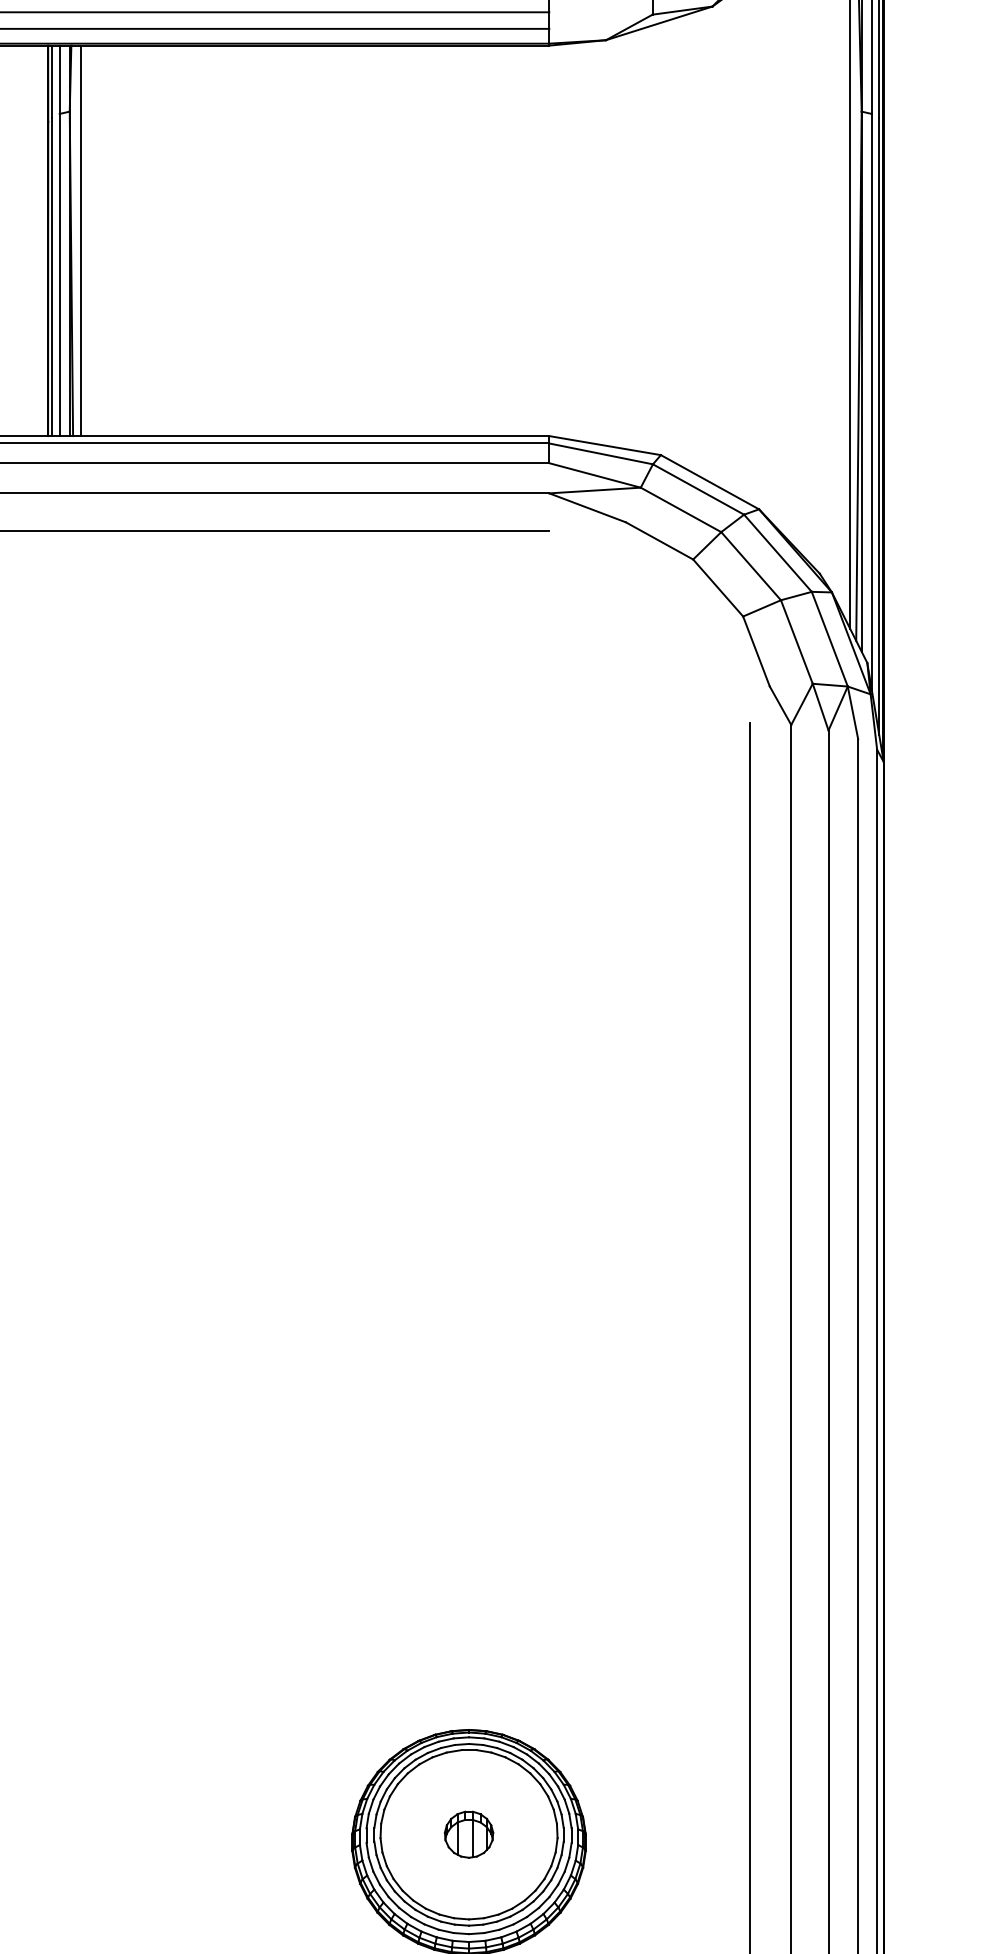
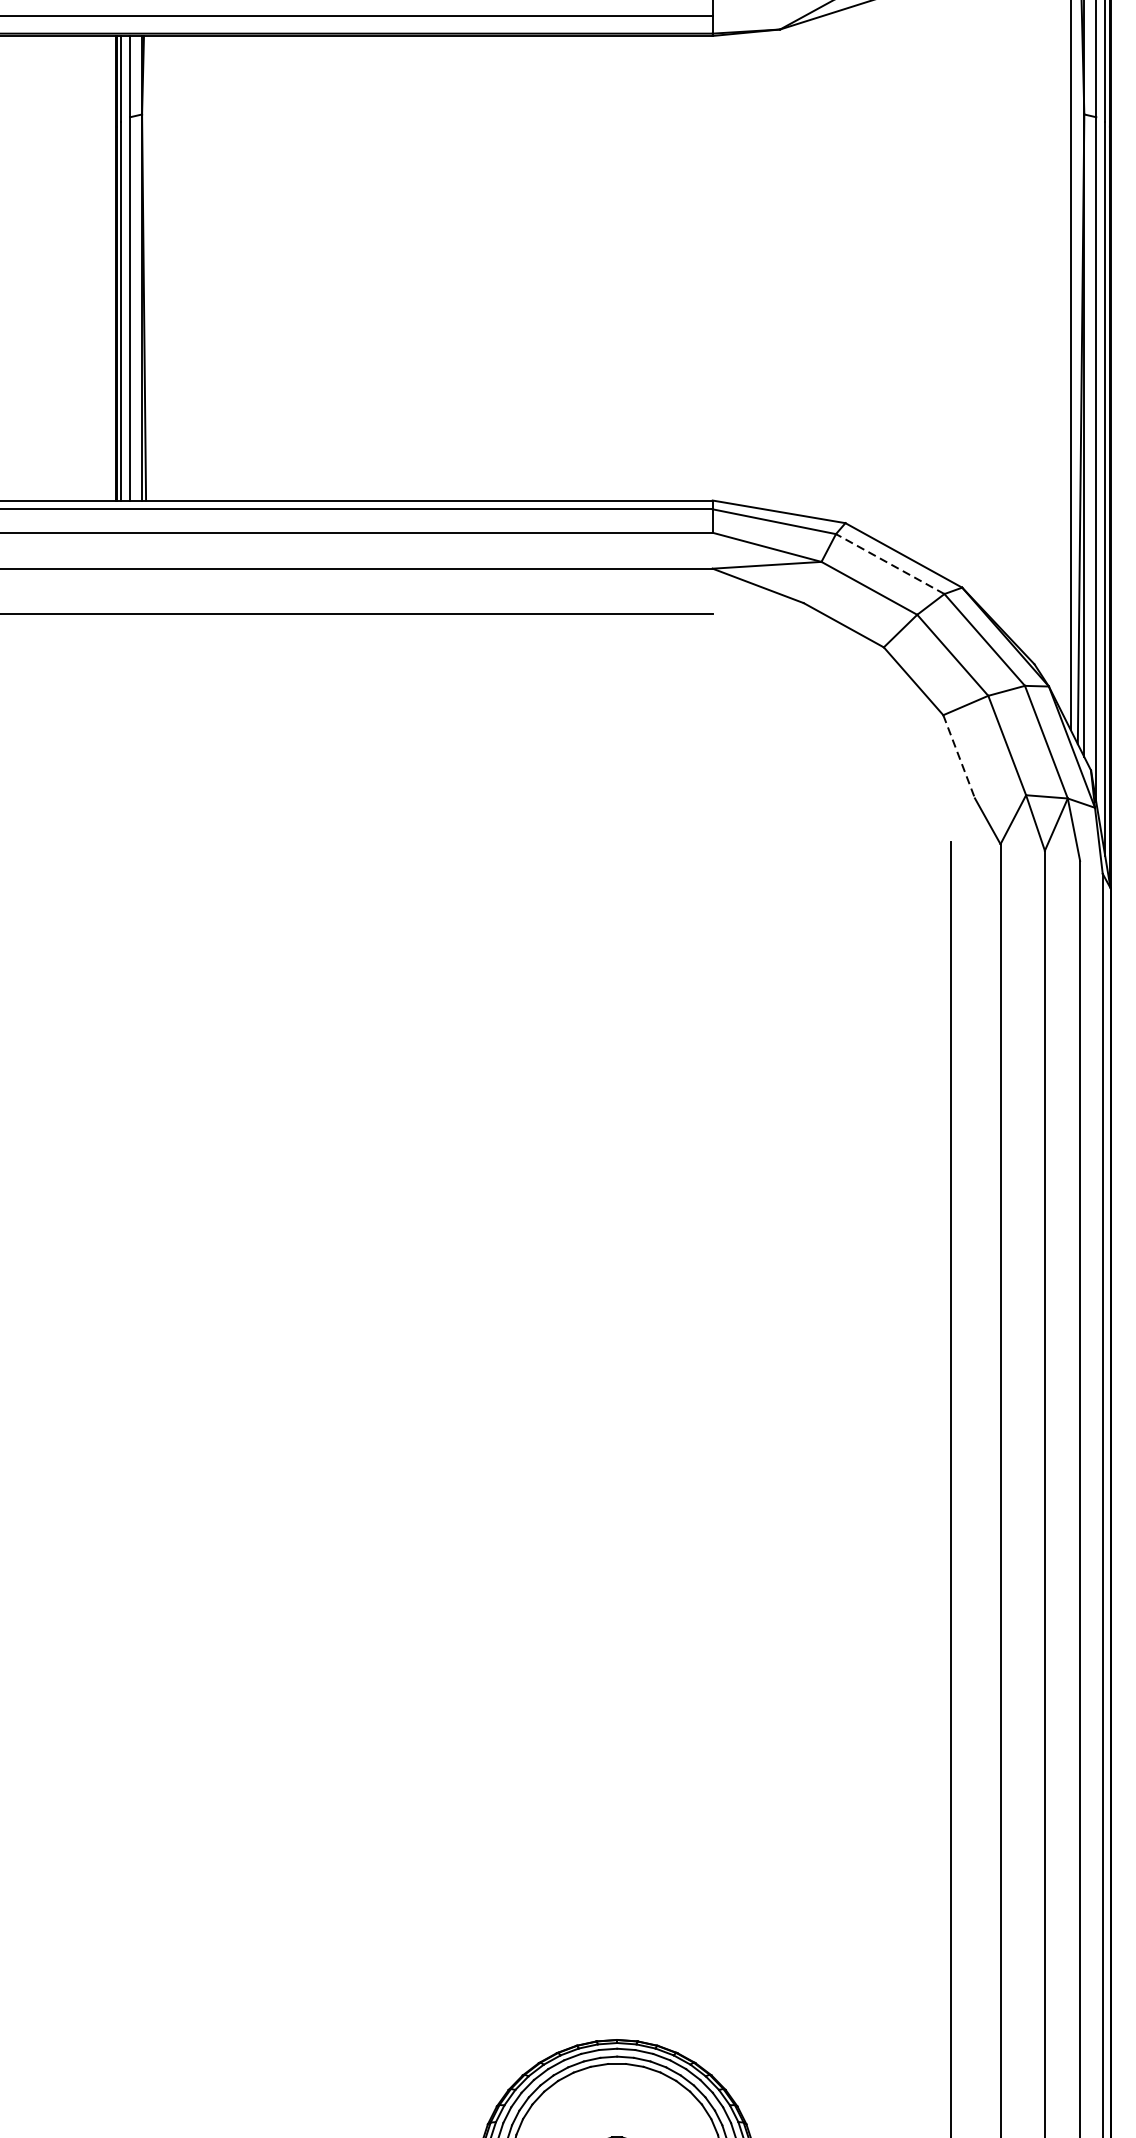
line: (81, 240) -> (156, 267), removed
line: (698, 489) -> (890, 564), solid -> dashed
line: (756, 651) -> (959, 756), solid -> dashed

